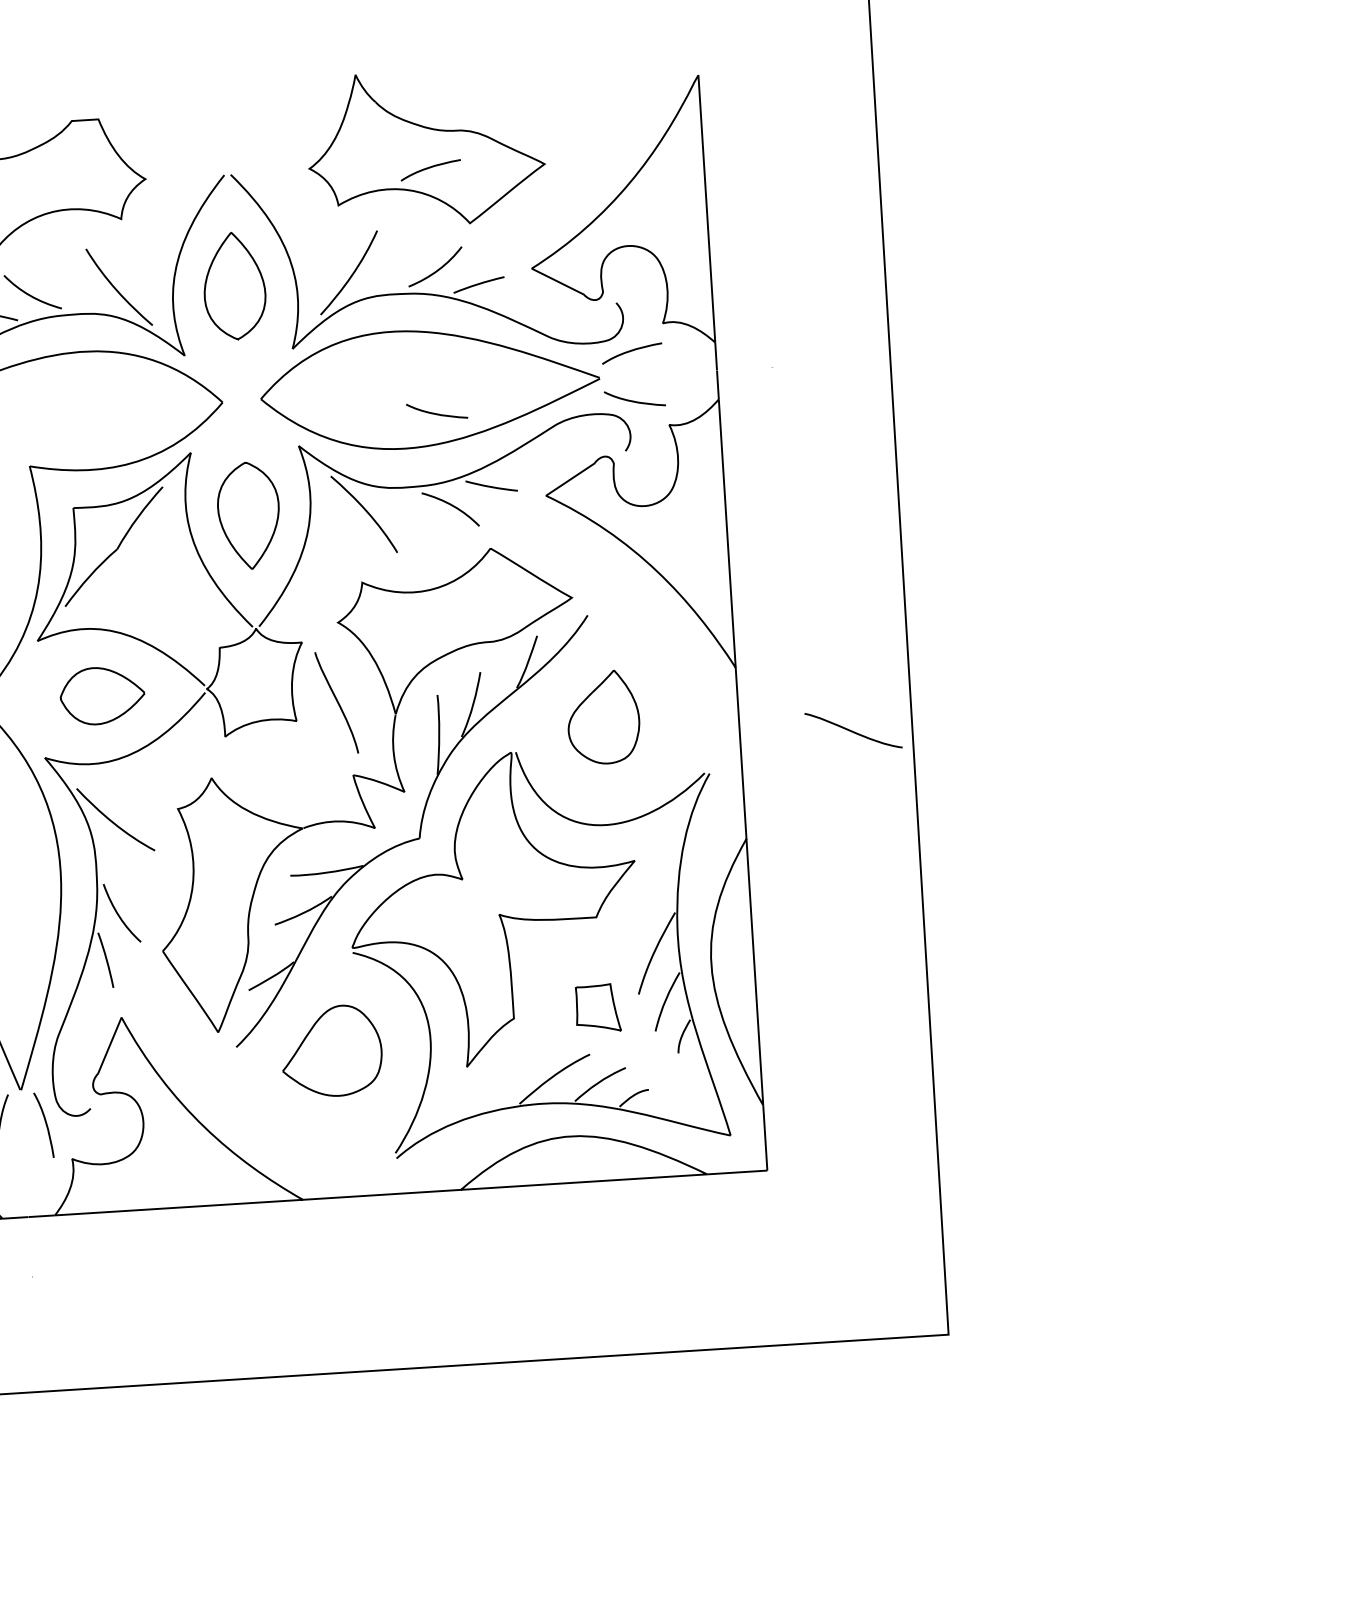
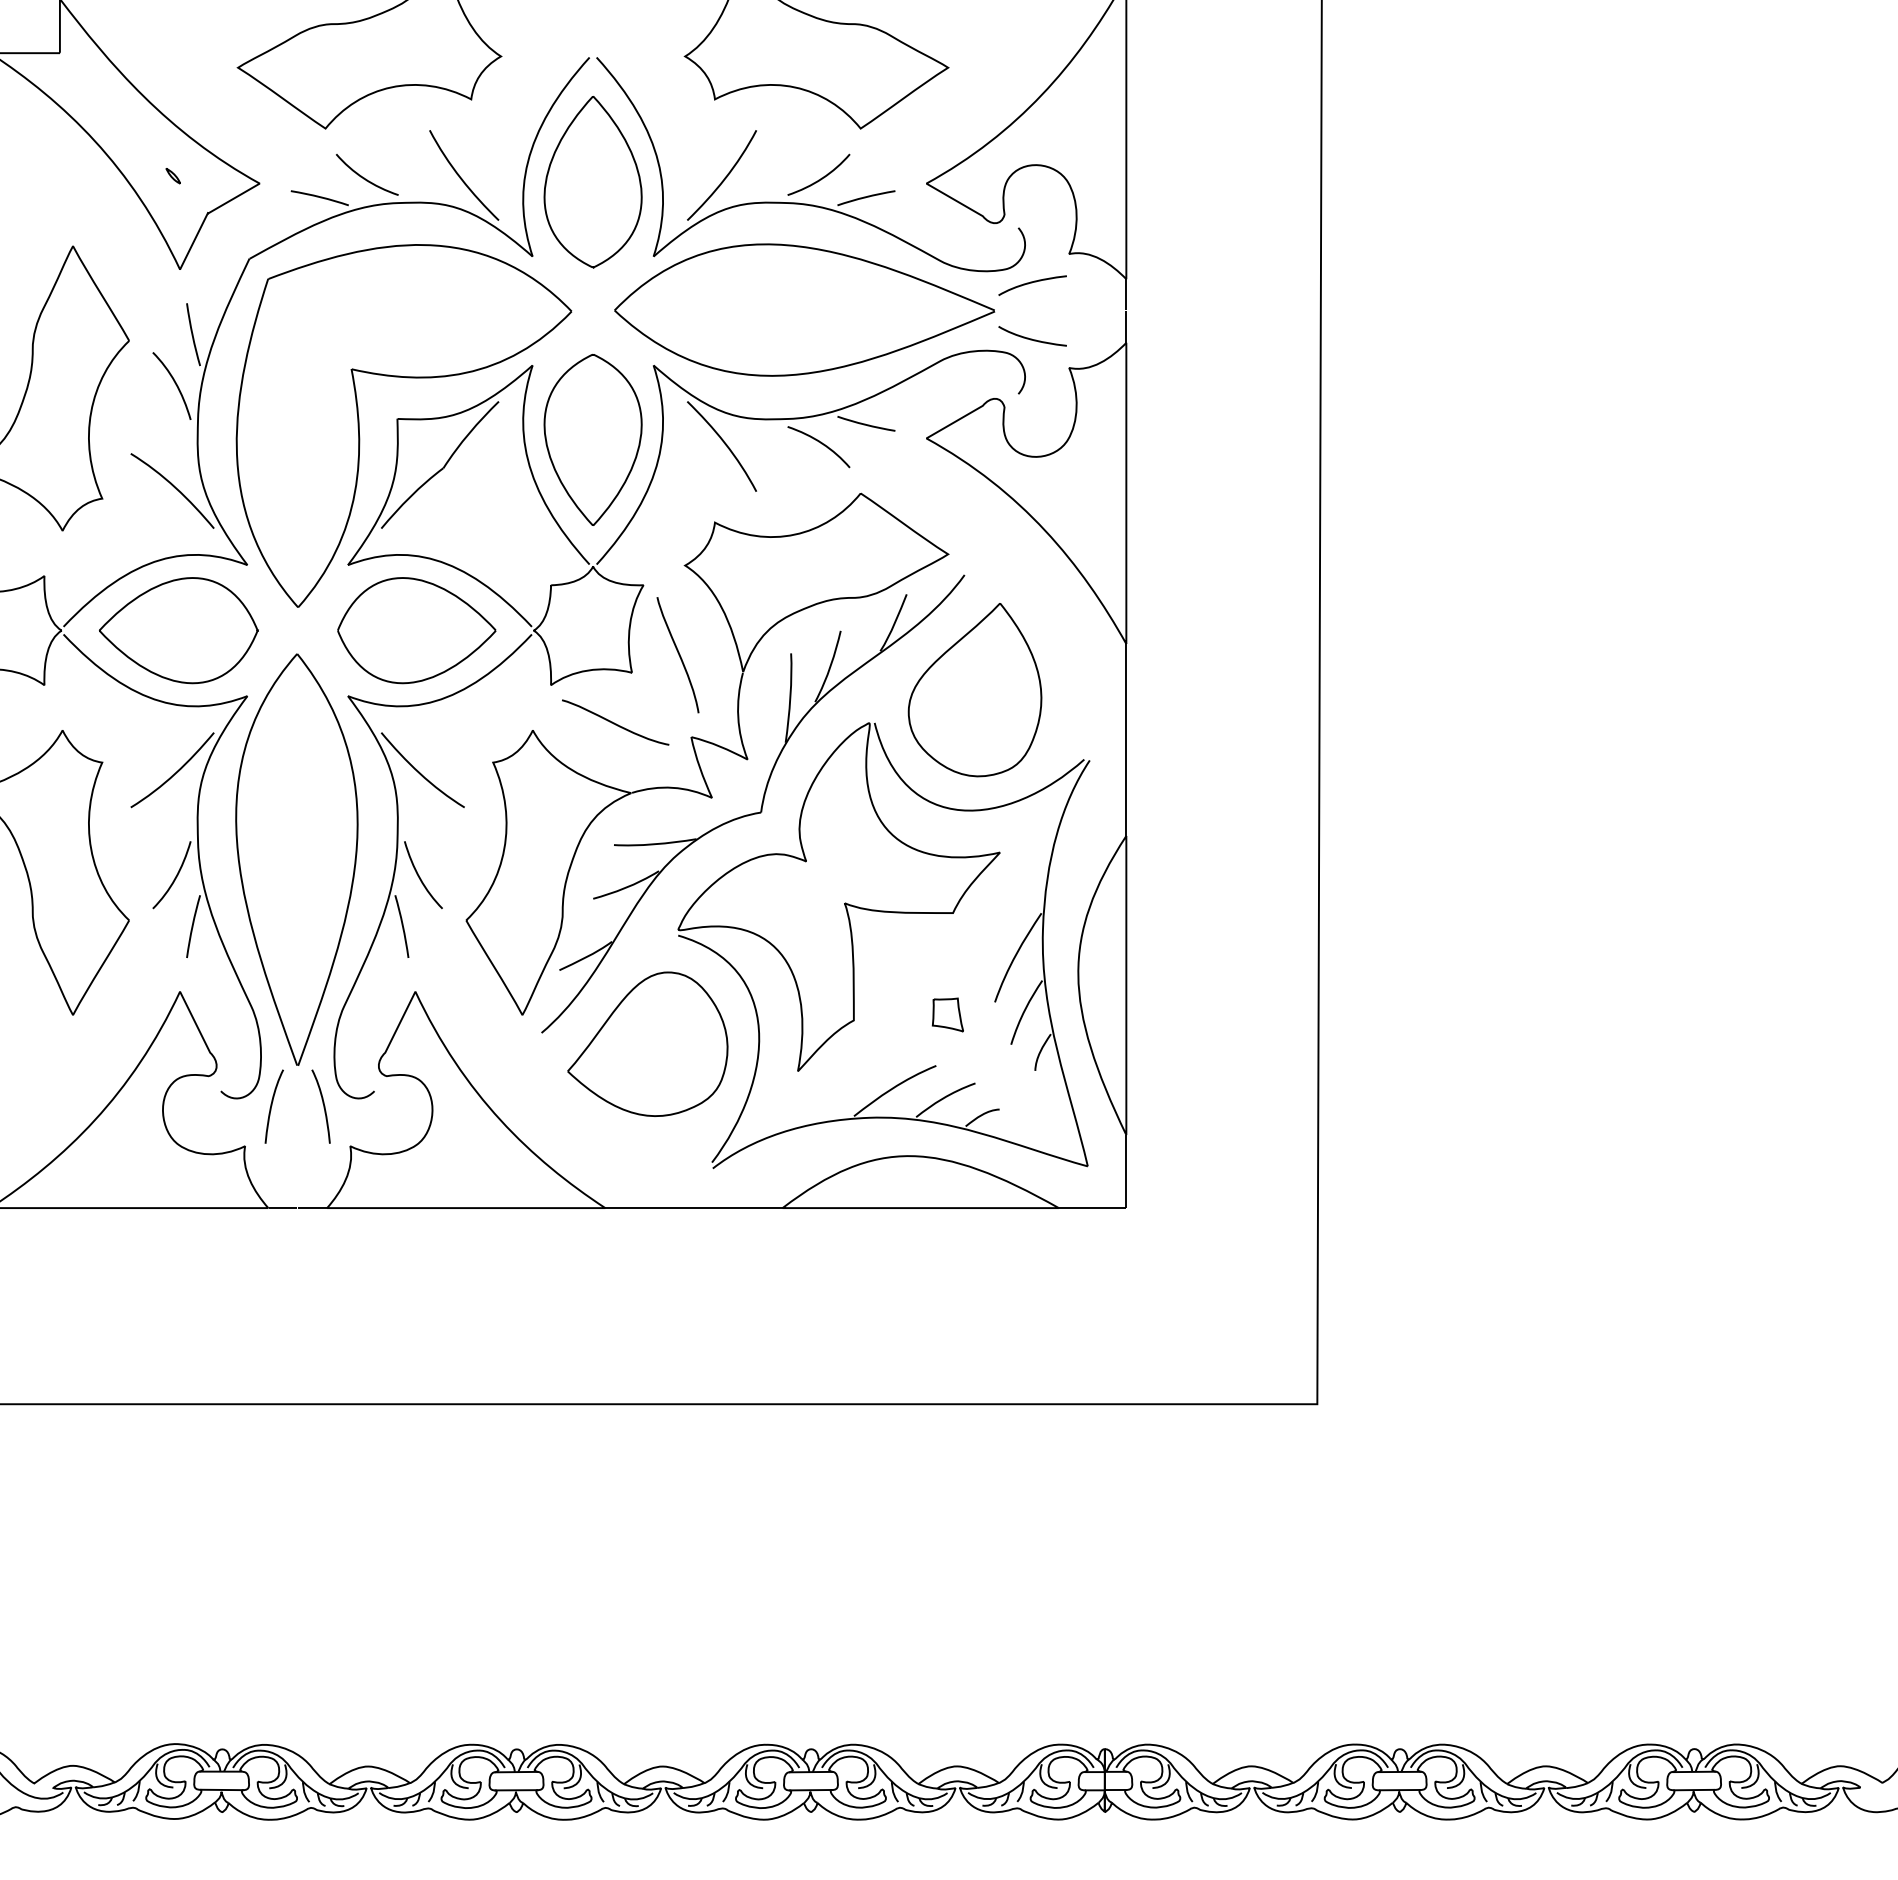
curve: (430, 168) -> (820, 64), removed
part: (234, 286) -> (592, 182), size x1.43
curve: (437, 413) -> (810, 338), removed
part: (248, 515) -> (592, 439), size x1.43
part: (102, 695) -> (416, 630), size x1.67
part: (602, 717) -> (974, 690), size x1.67
curve: (852, 730) -> (614, 722), moved
part: (597, 1008) -> (947, 1014), size x0.62
part: (331, 1050) -> (647, 1043), size x1.43

